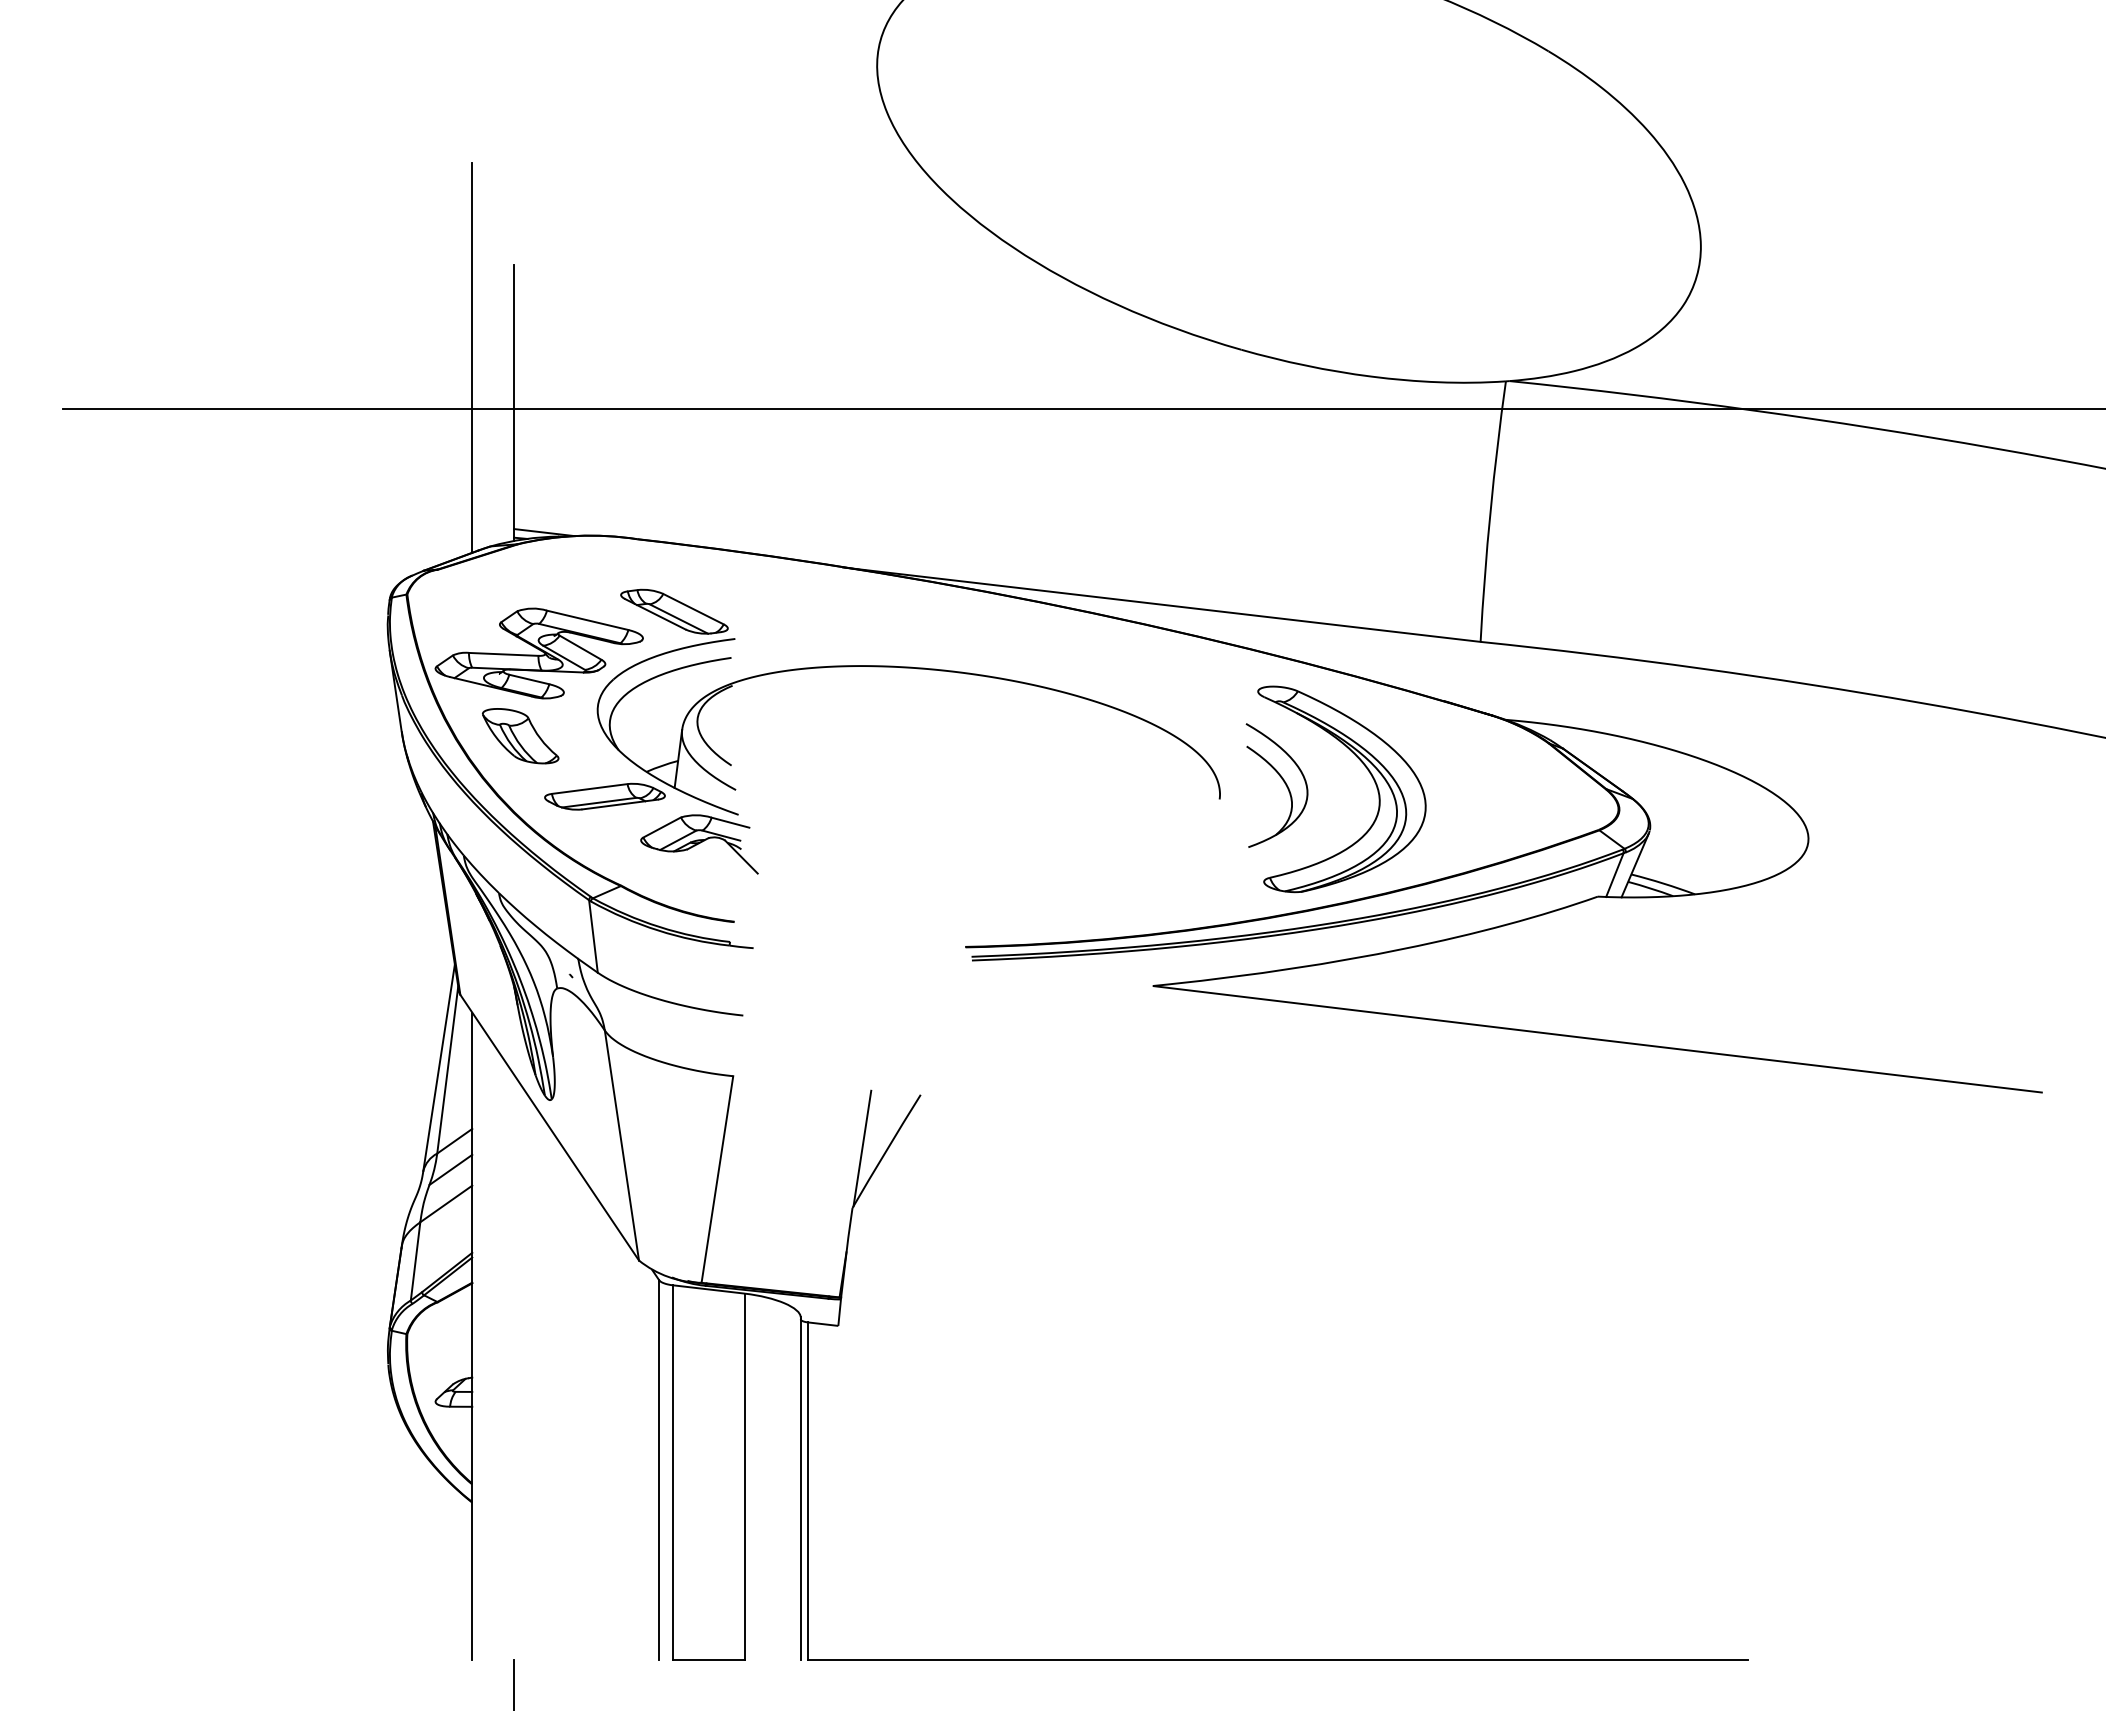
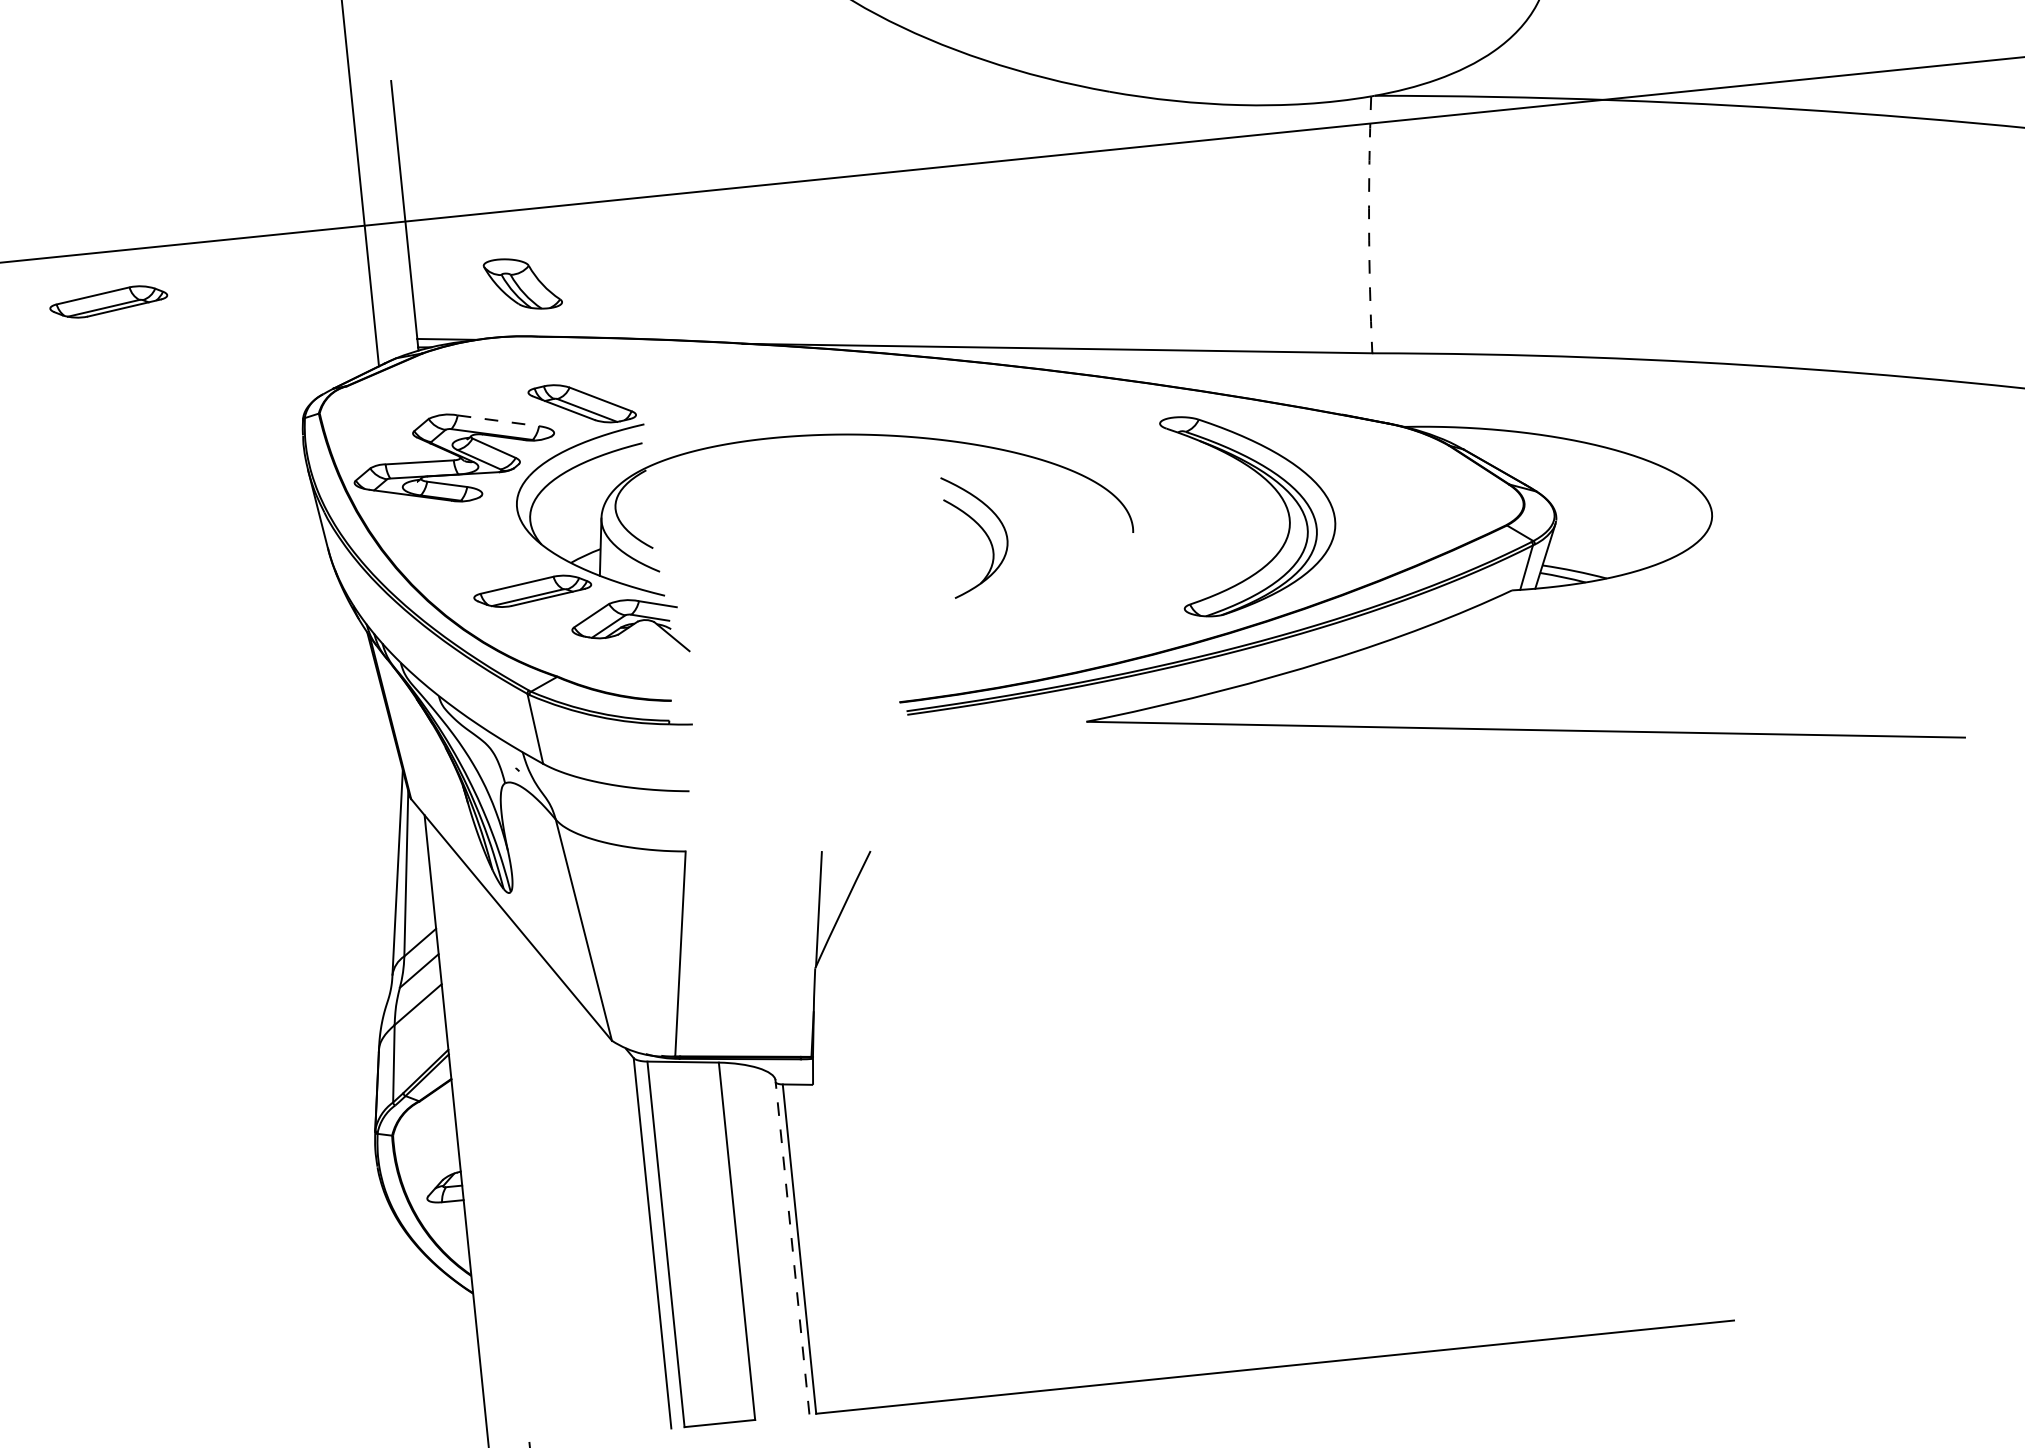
part: (204, 459) -> (108, 301), added
arc: (1490, 511) -> (1369, 224), solid -> dashed
line: (587, 620) -> (498, 420), solid -> dashed
part: (520, 736) -> (522, 284), moved
part: (1282, 780) -> (981, 529), moved
line: (800, 1489) -> (792, 1248), solid -> dashed

